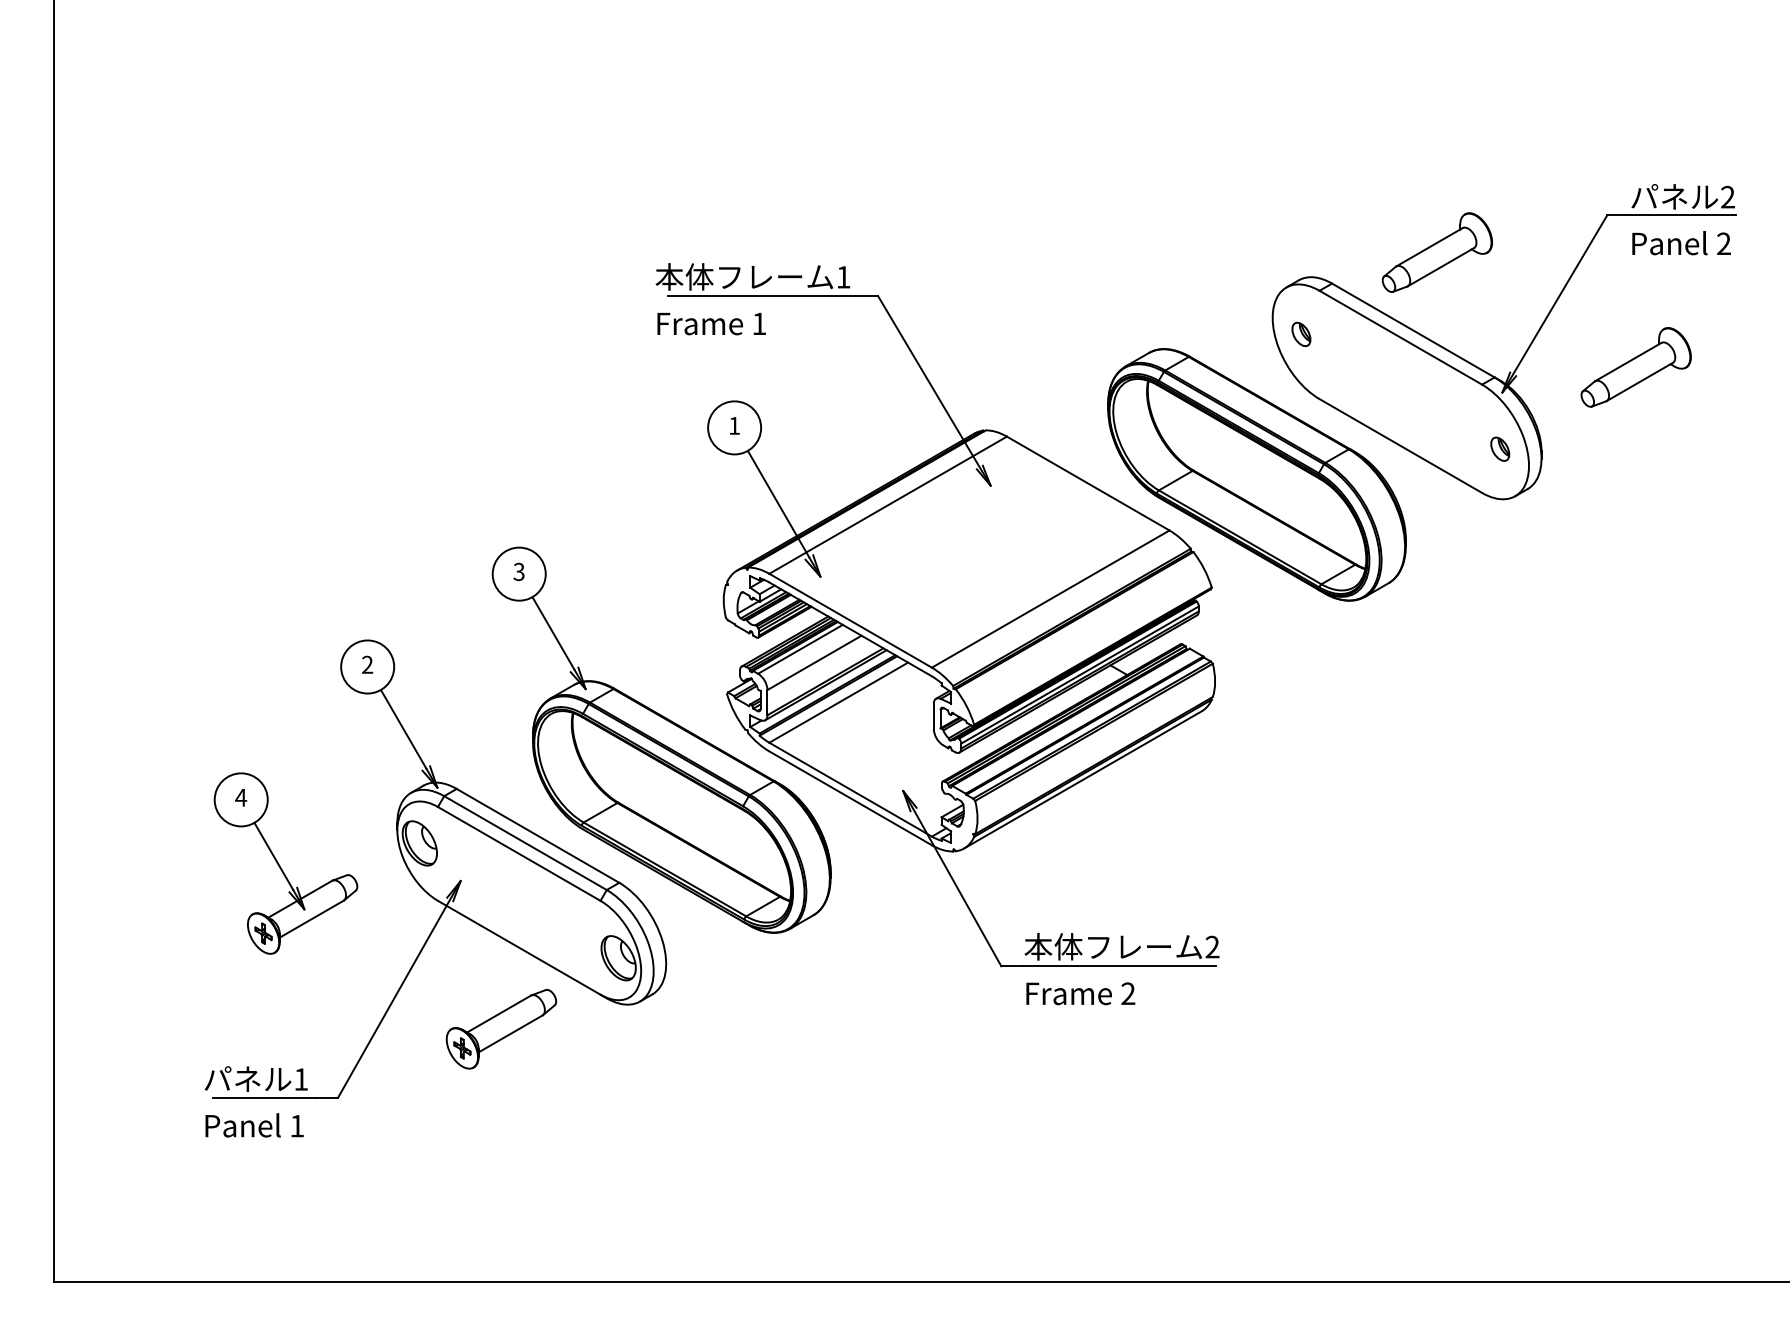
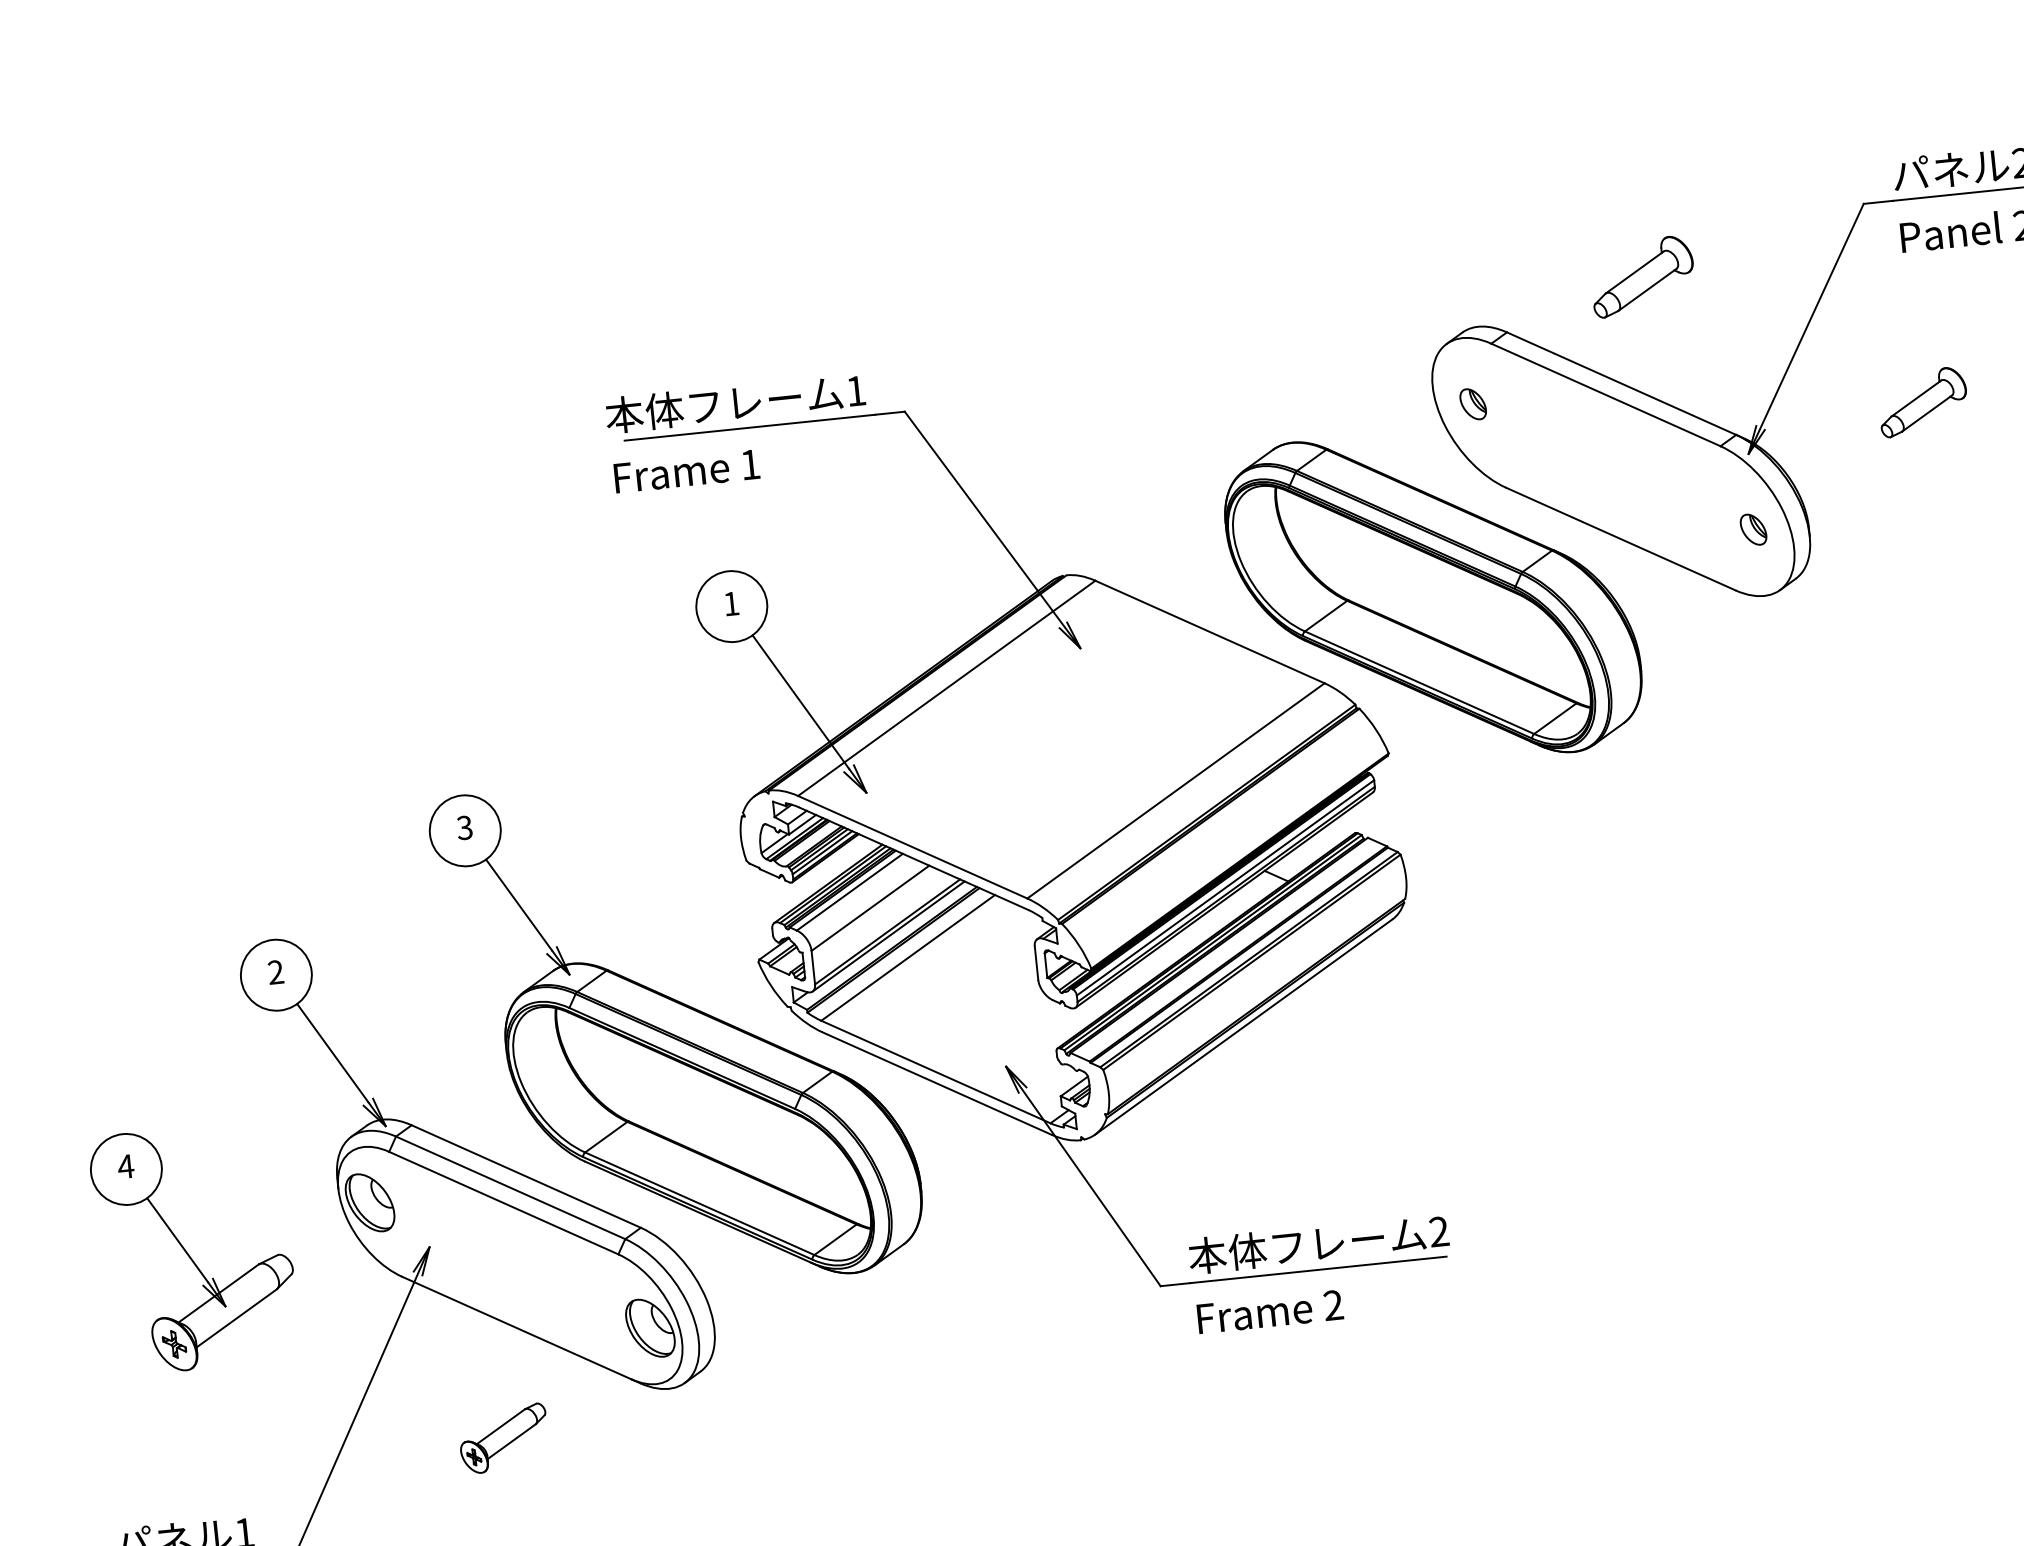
part: (1436, 252) -> (1641, 276), size x0.7
part: (1635, 367) -> (1922, 402), size x0.6
part: (500, 1028) -> (502, 1438), size x0.6

